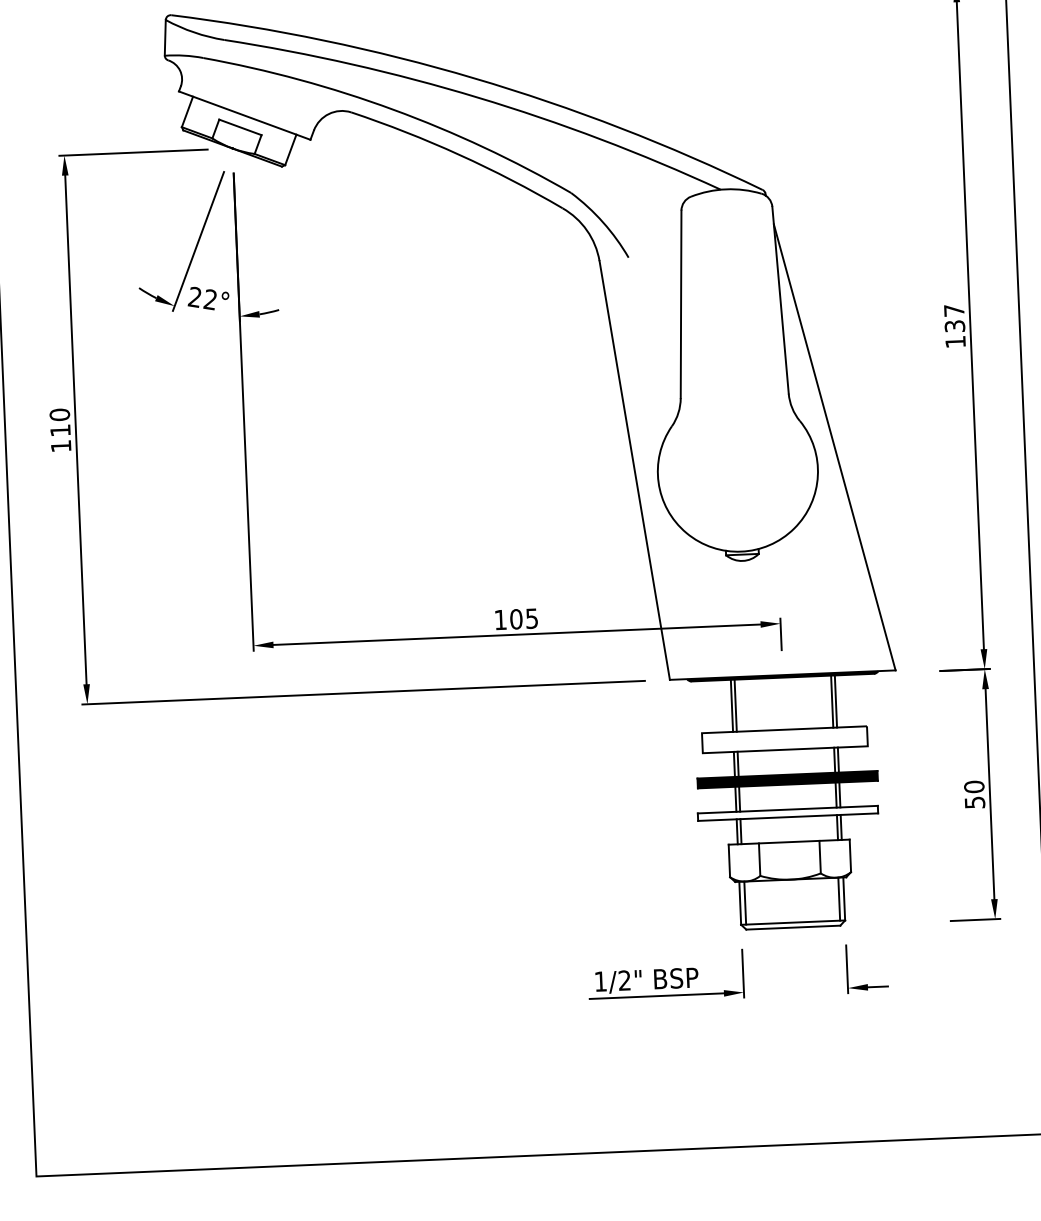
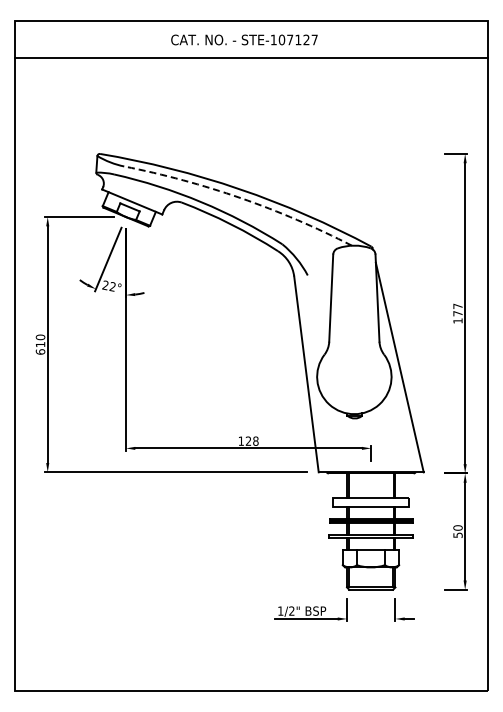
arc: (477, 98) -> (240, 198), solid -> dashed
text: (953, 325) -> (457, 313), 137 -> 177
text: (60, 445) -> (40, 351), 110 -> 610
text: (522, 617) -> (251, 440), 105 -> 128

